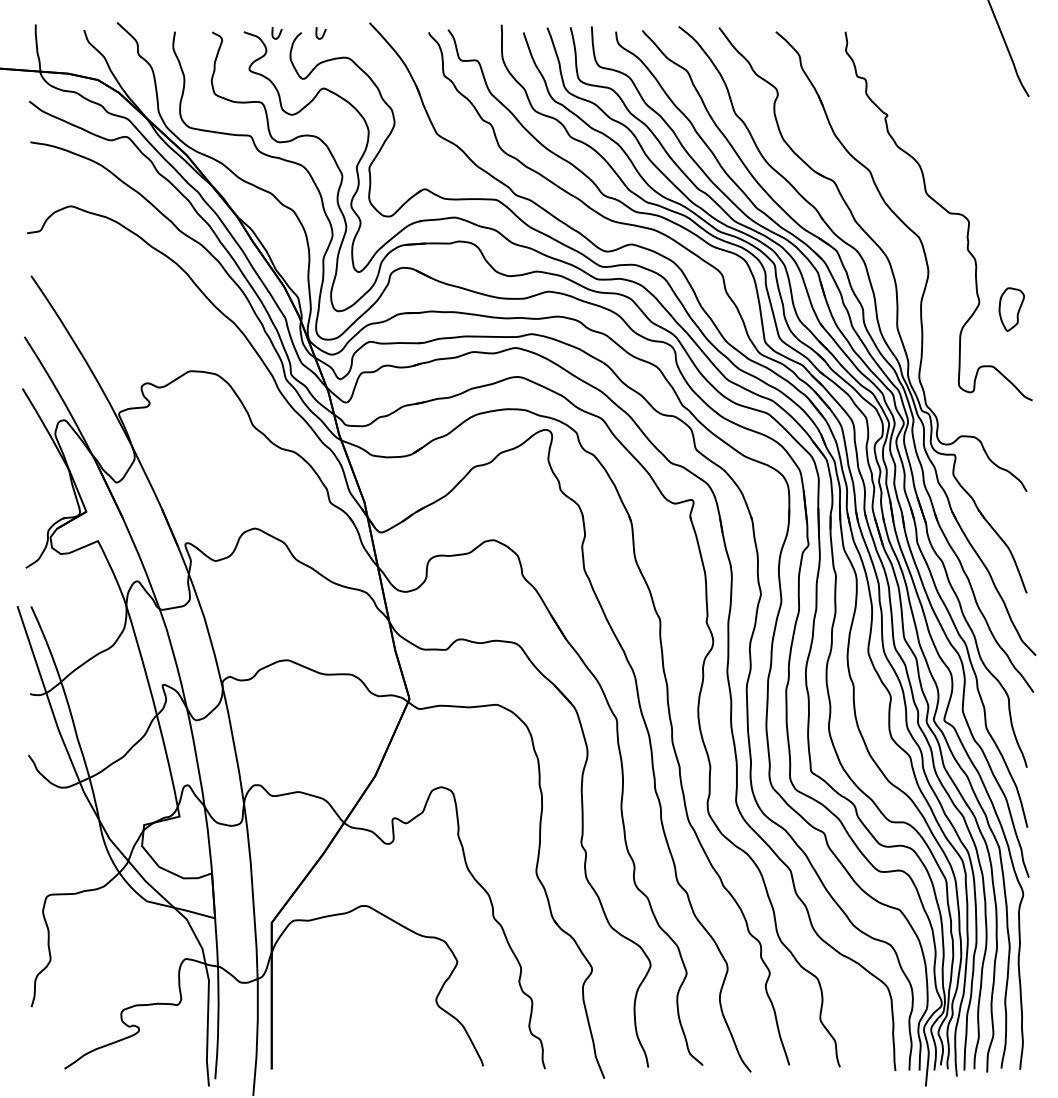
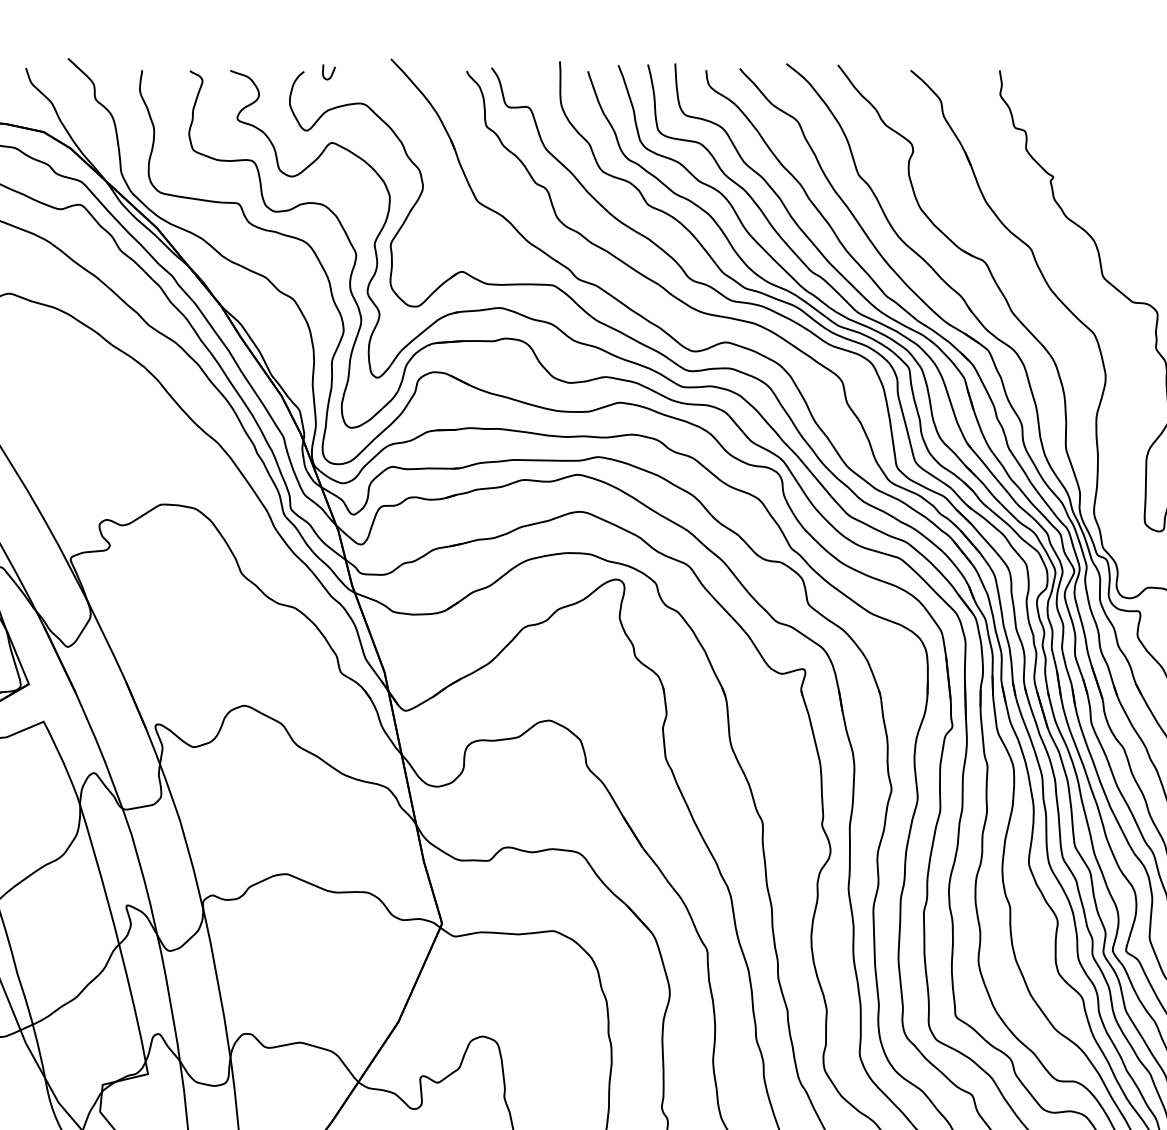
curve: (278, 34) -> (274, 73), removed

